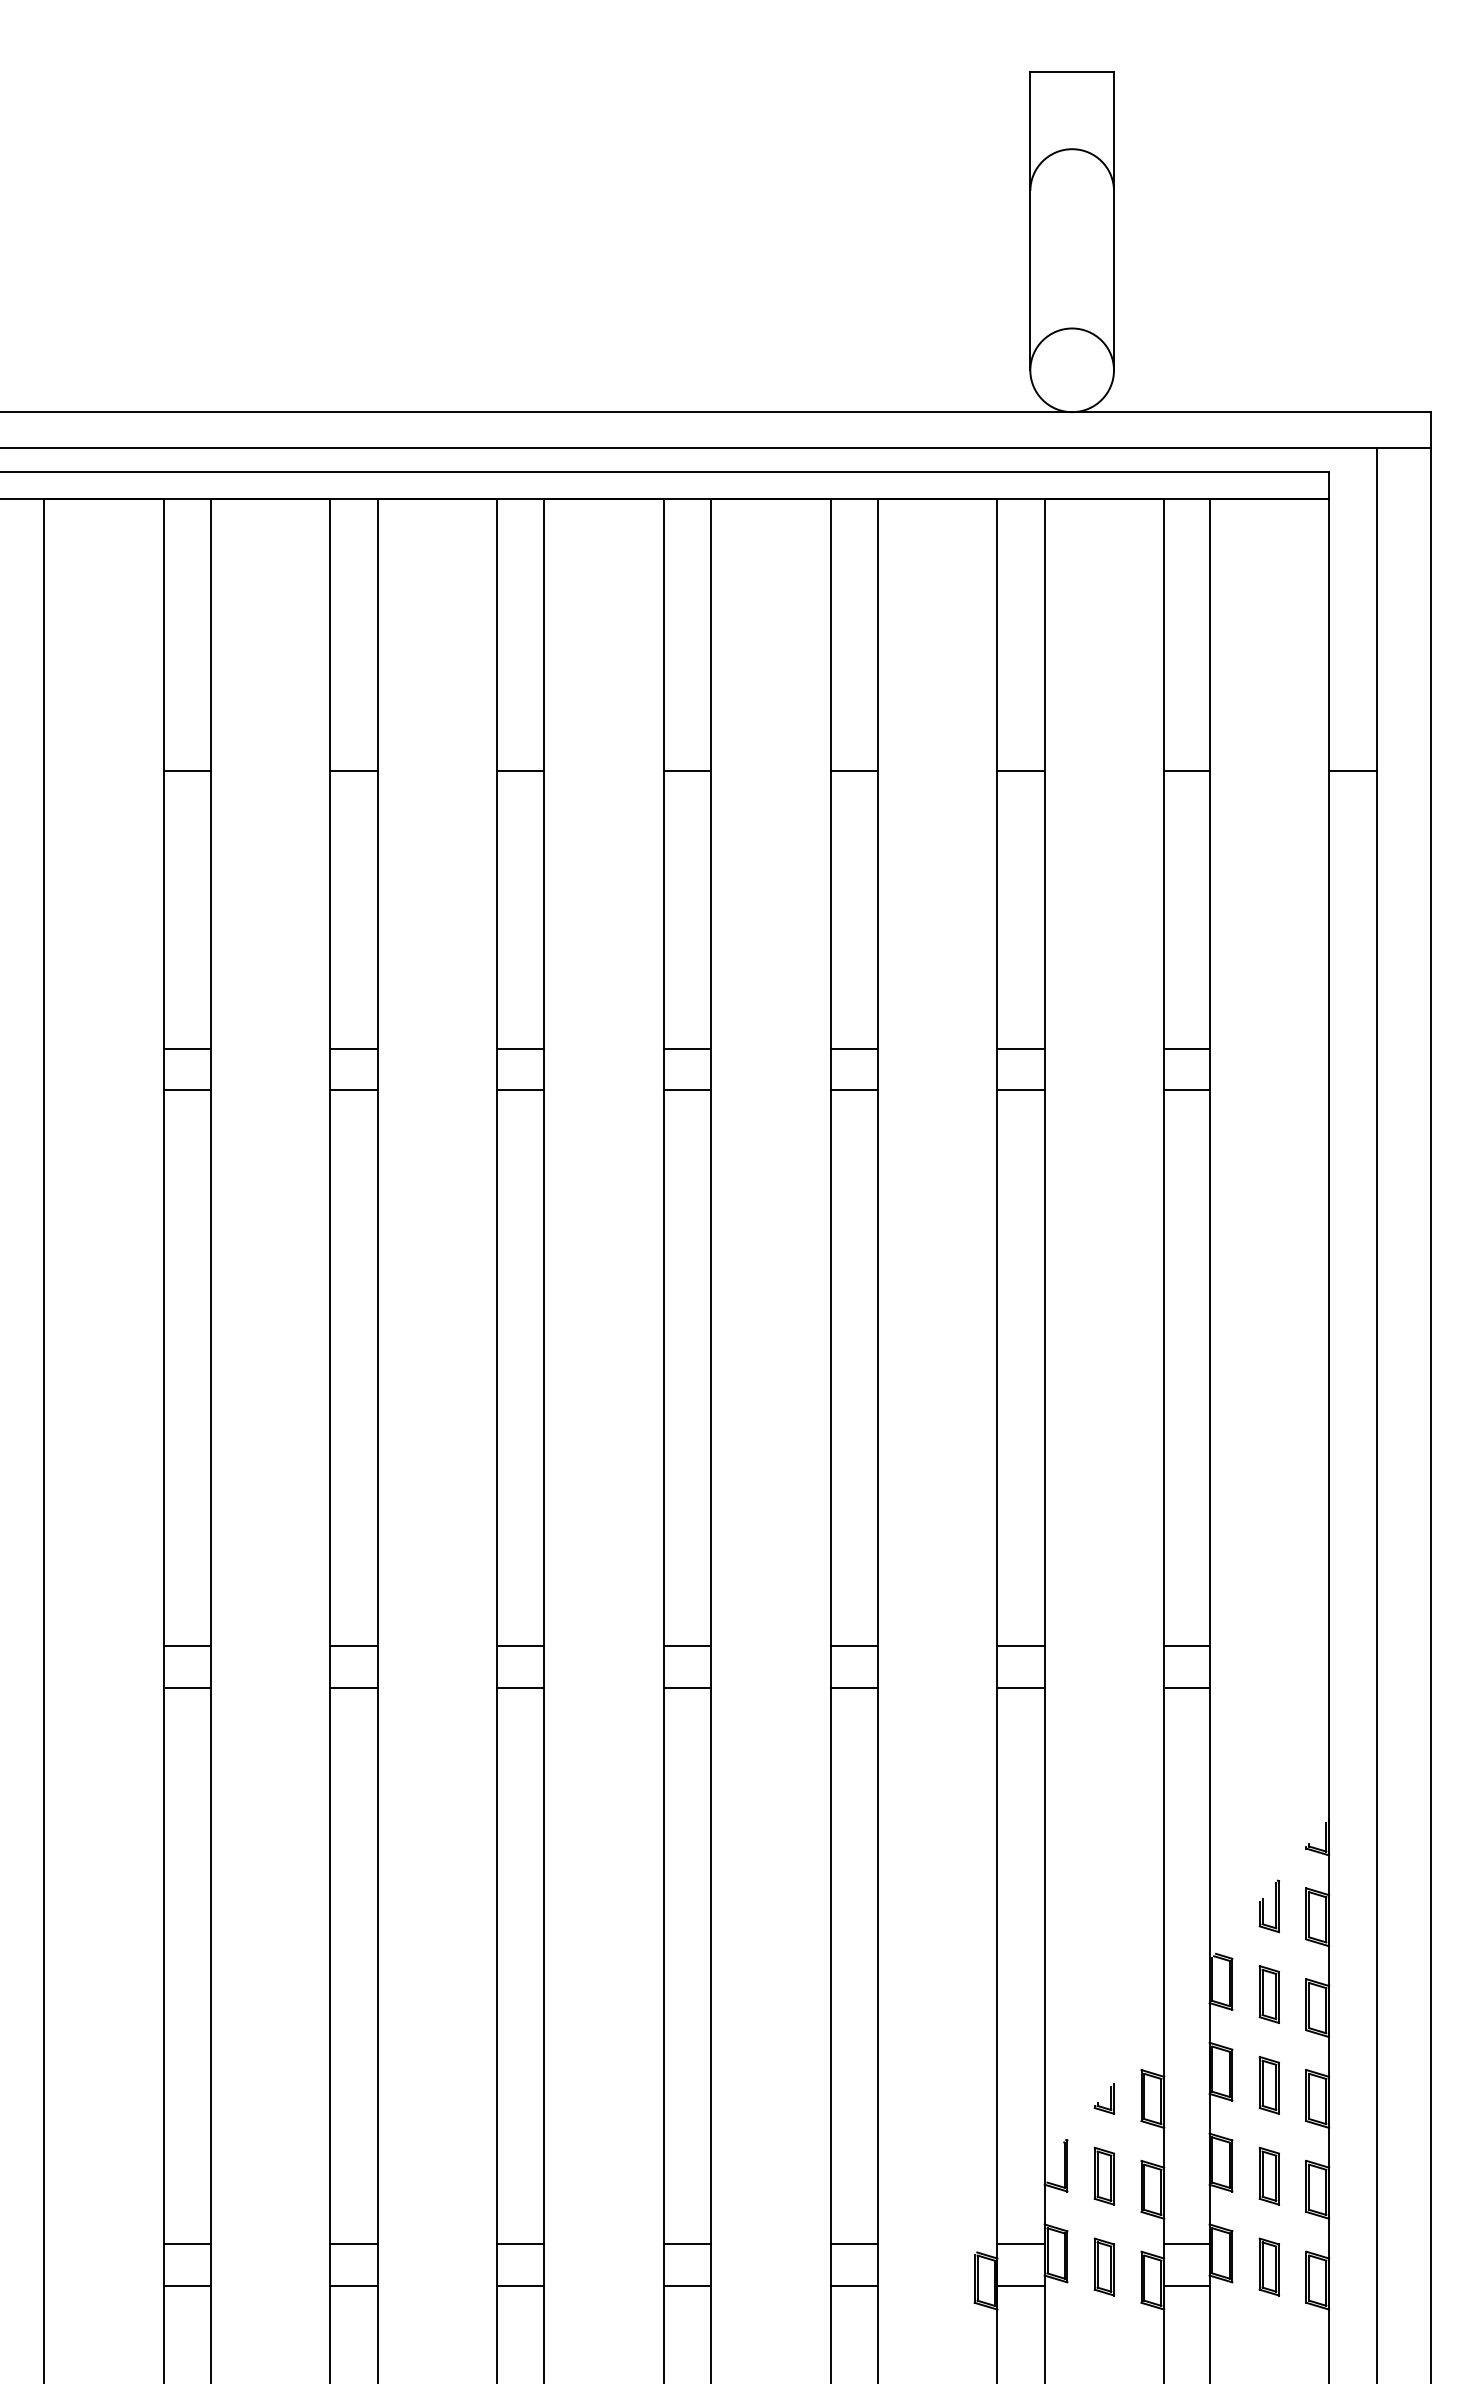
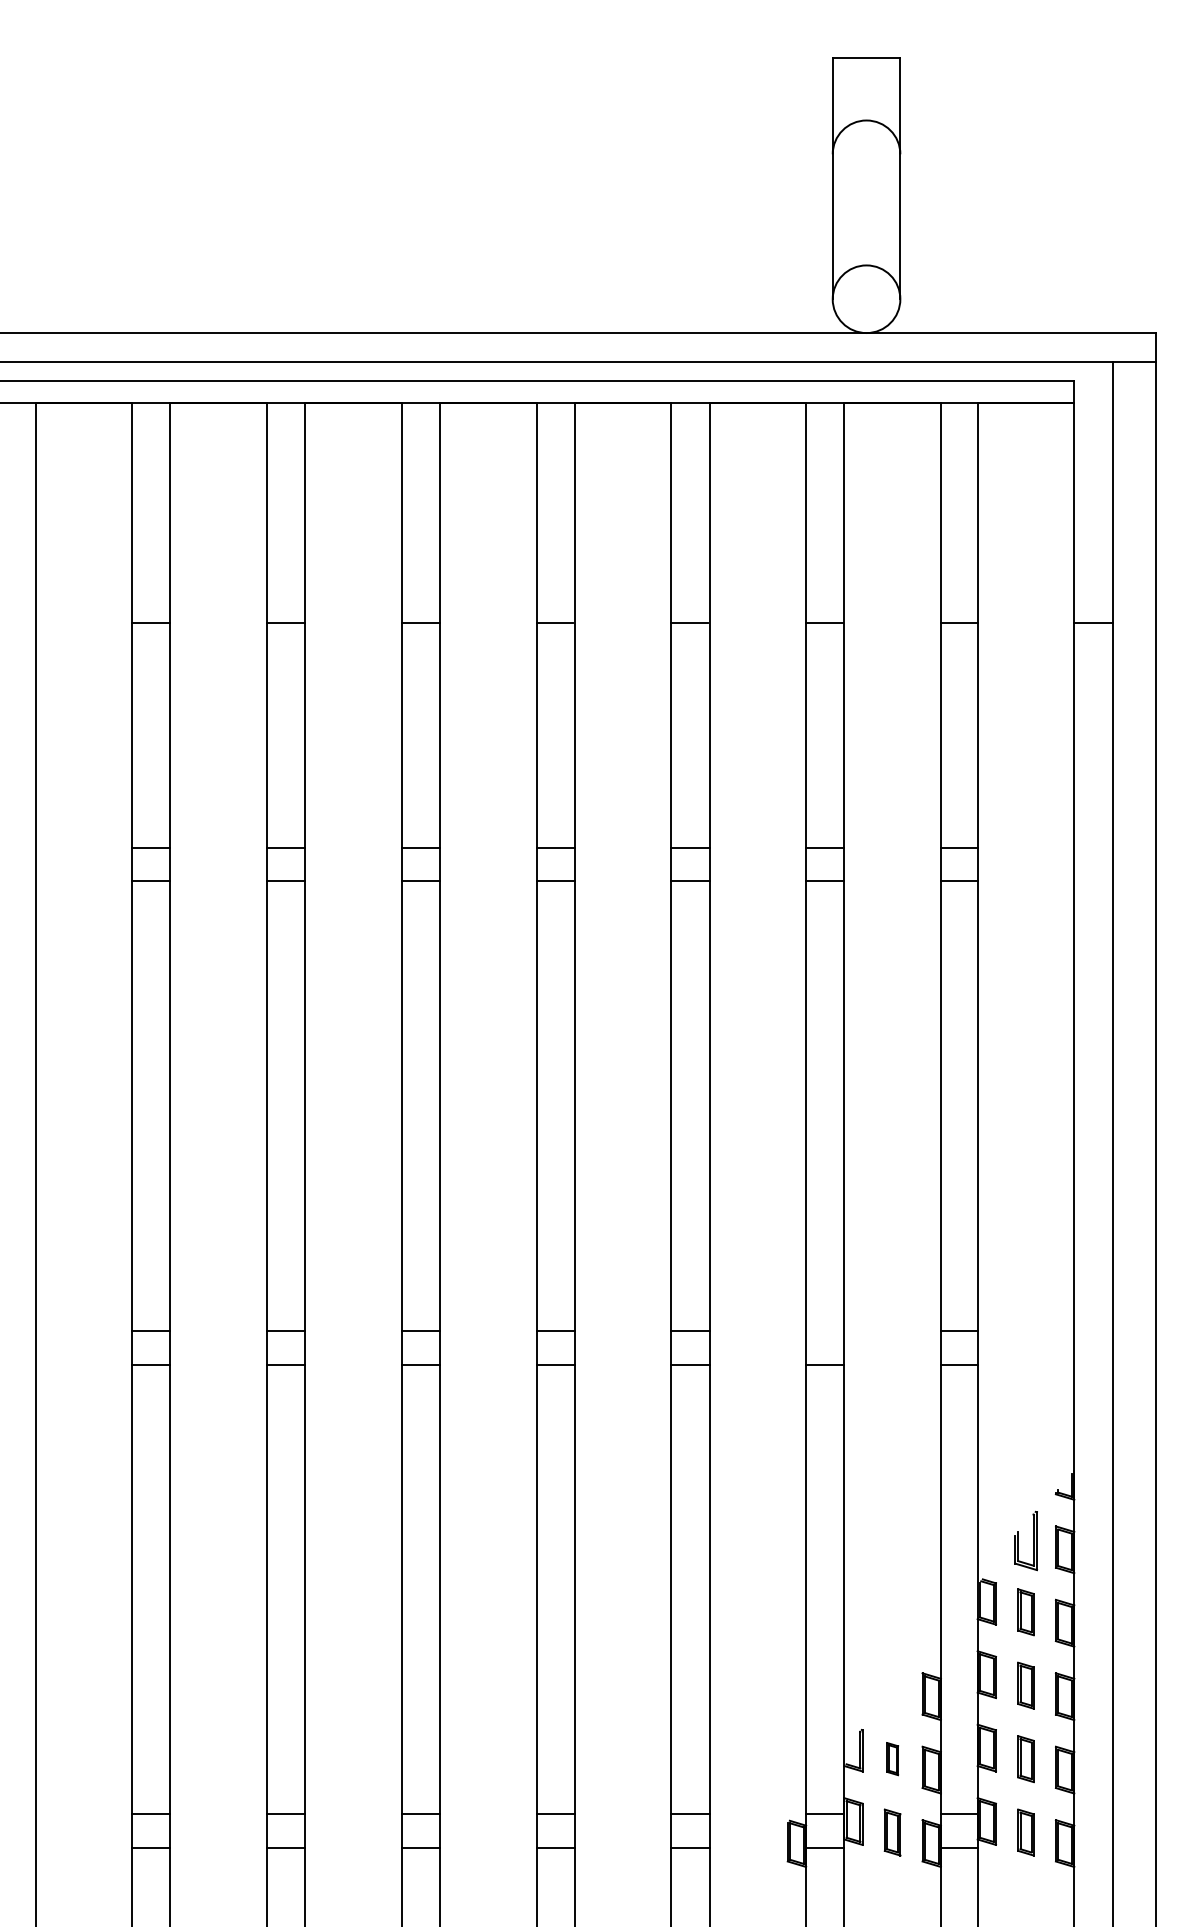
line: (1020, 1646) -> (824, 1330), removed
part: (1268, 1906) -> (1025, 1541), size x1.4
part: (1104, 2098) -> (892, 1696), removed
part: (1104, 2175) -> (892, 1758), size x0.7

